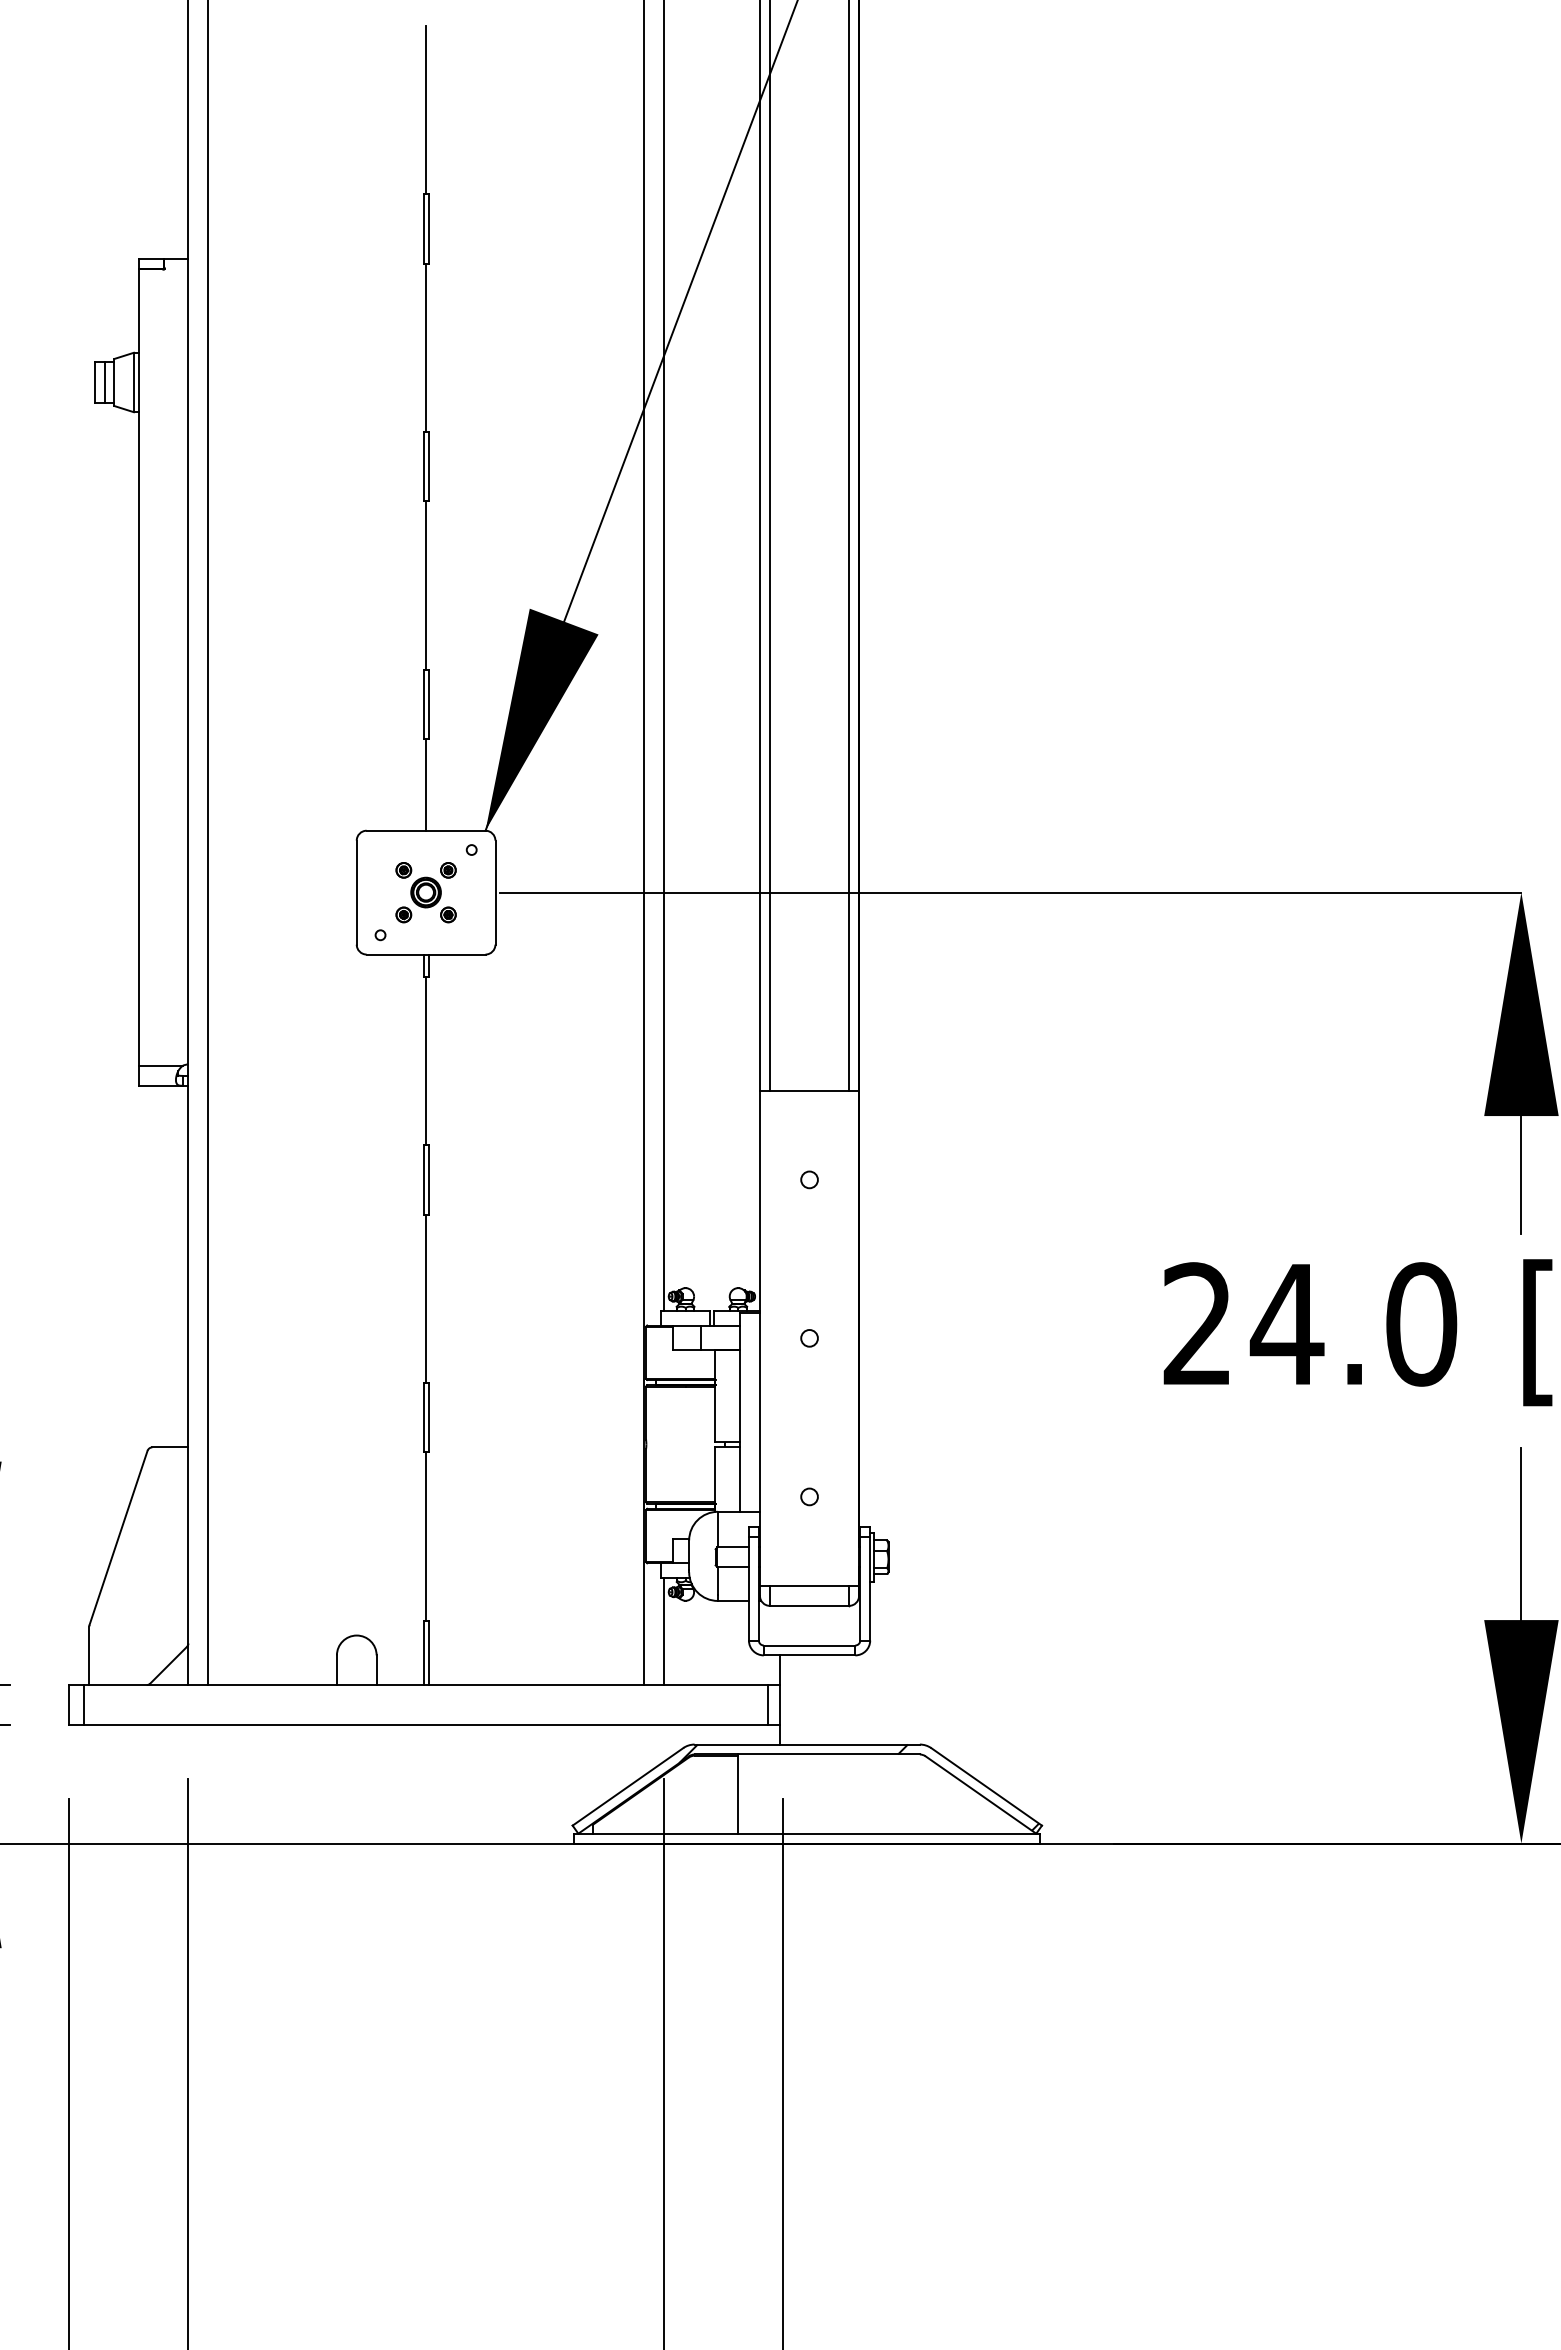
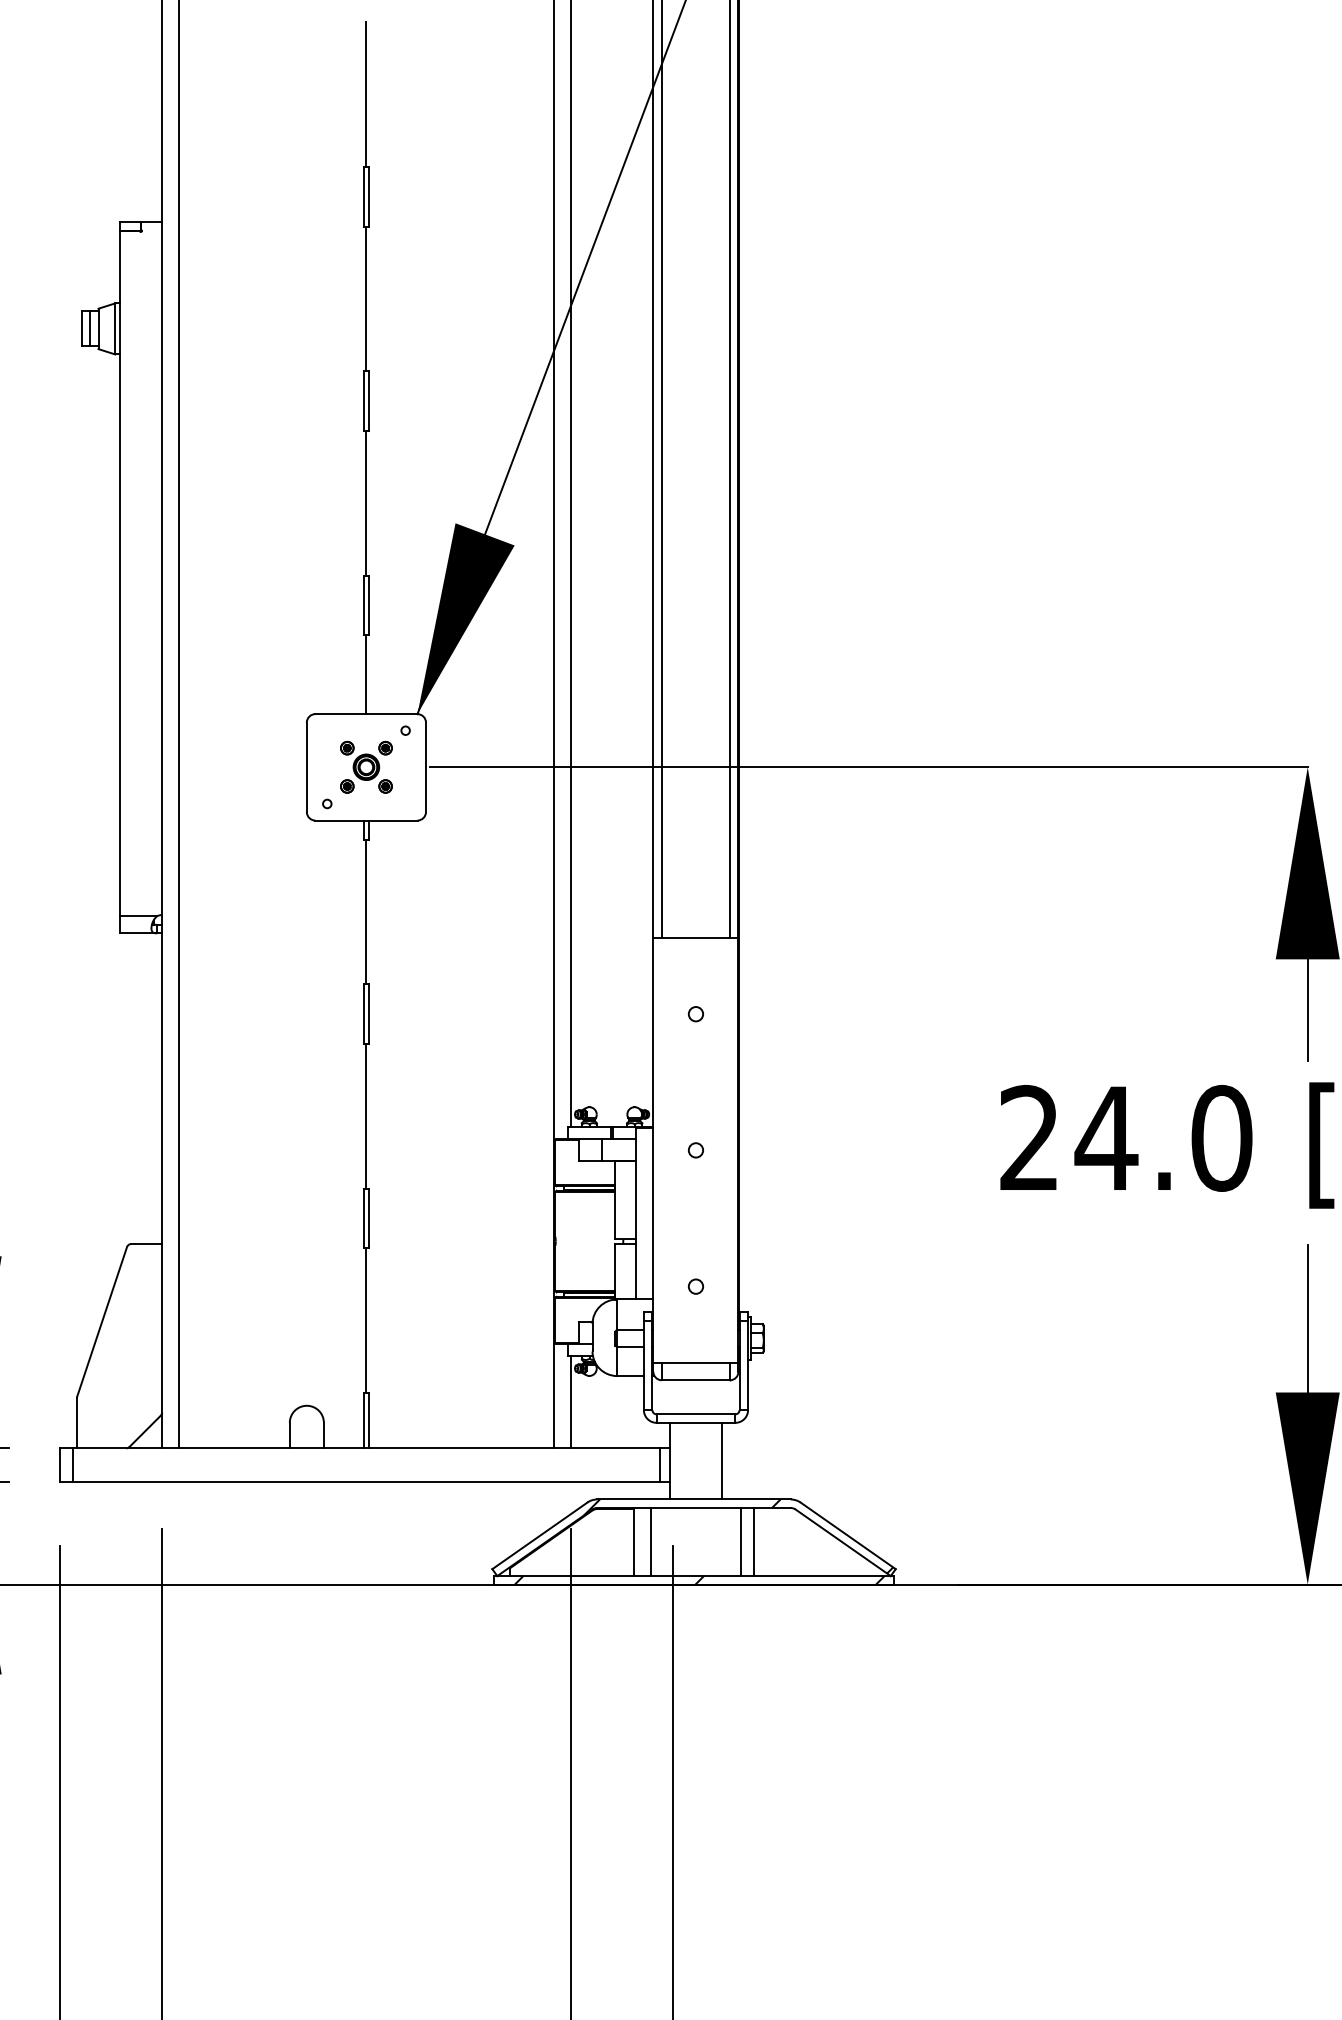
line: (839, 1699) -> (721, 1460), added
line: (757, 1793) -> (651, 1541), added
line: (861, 1793) -> (740, 1541), added
line: (877, 1793) -> (754, 1541), added
hatch: (813, 1838) -> (699, 1580), added

